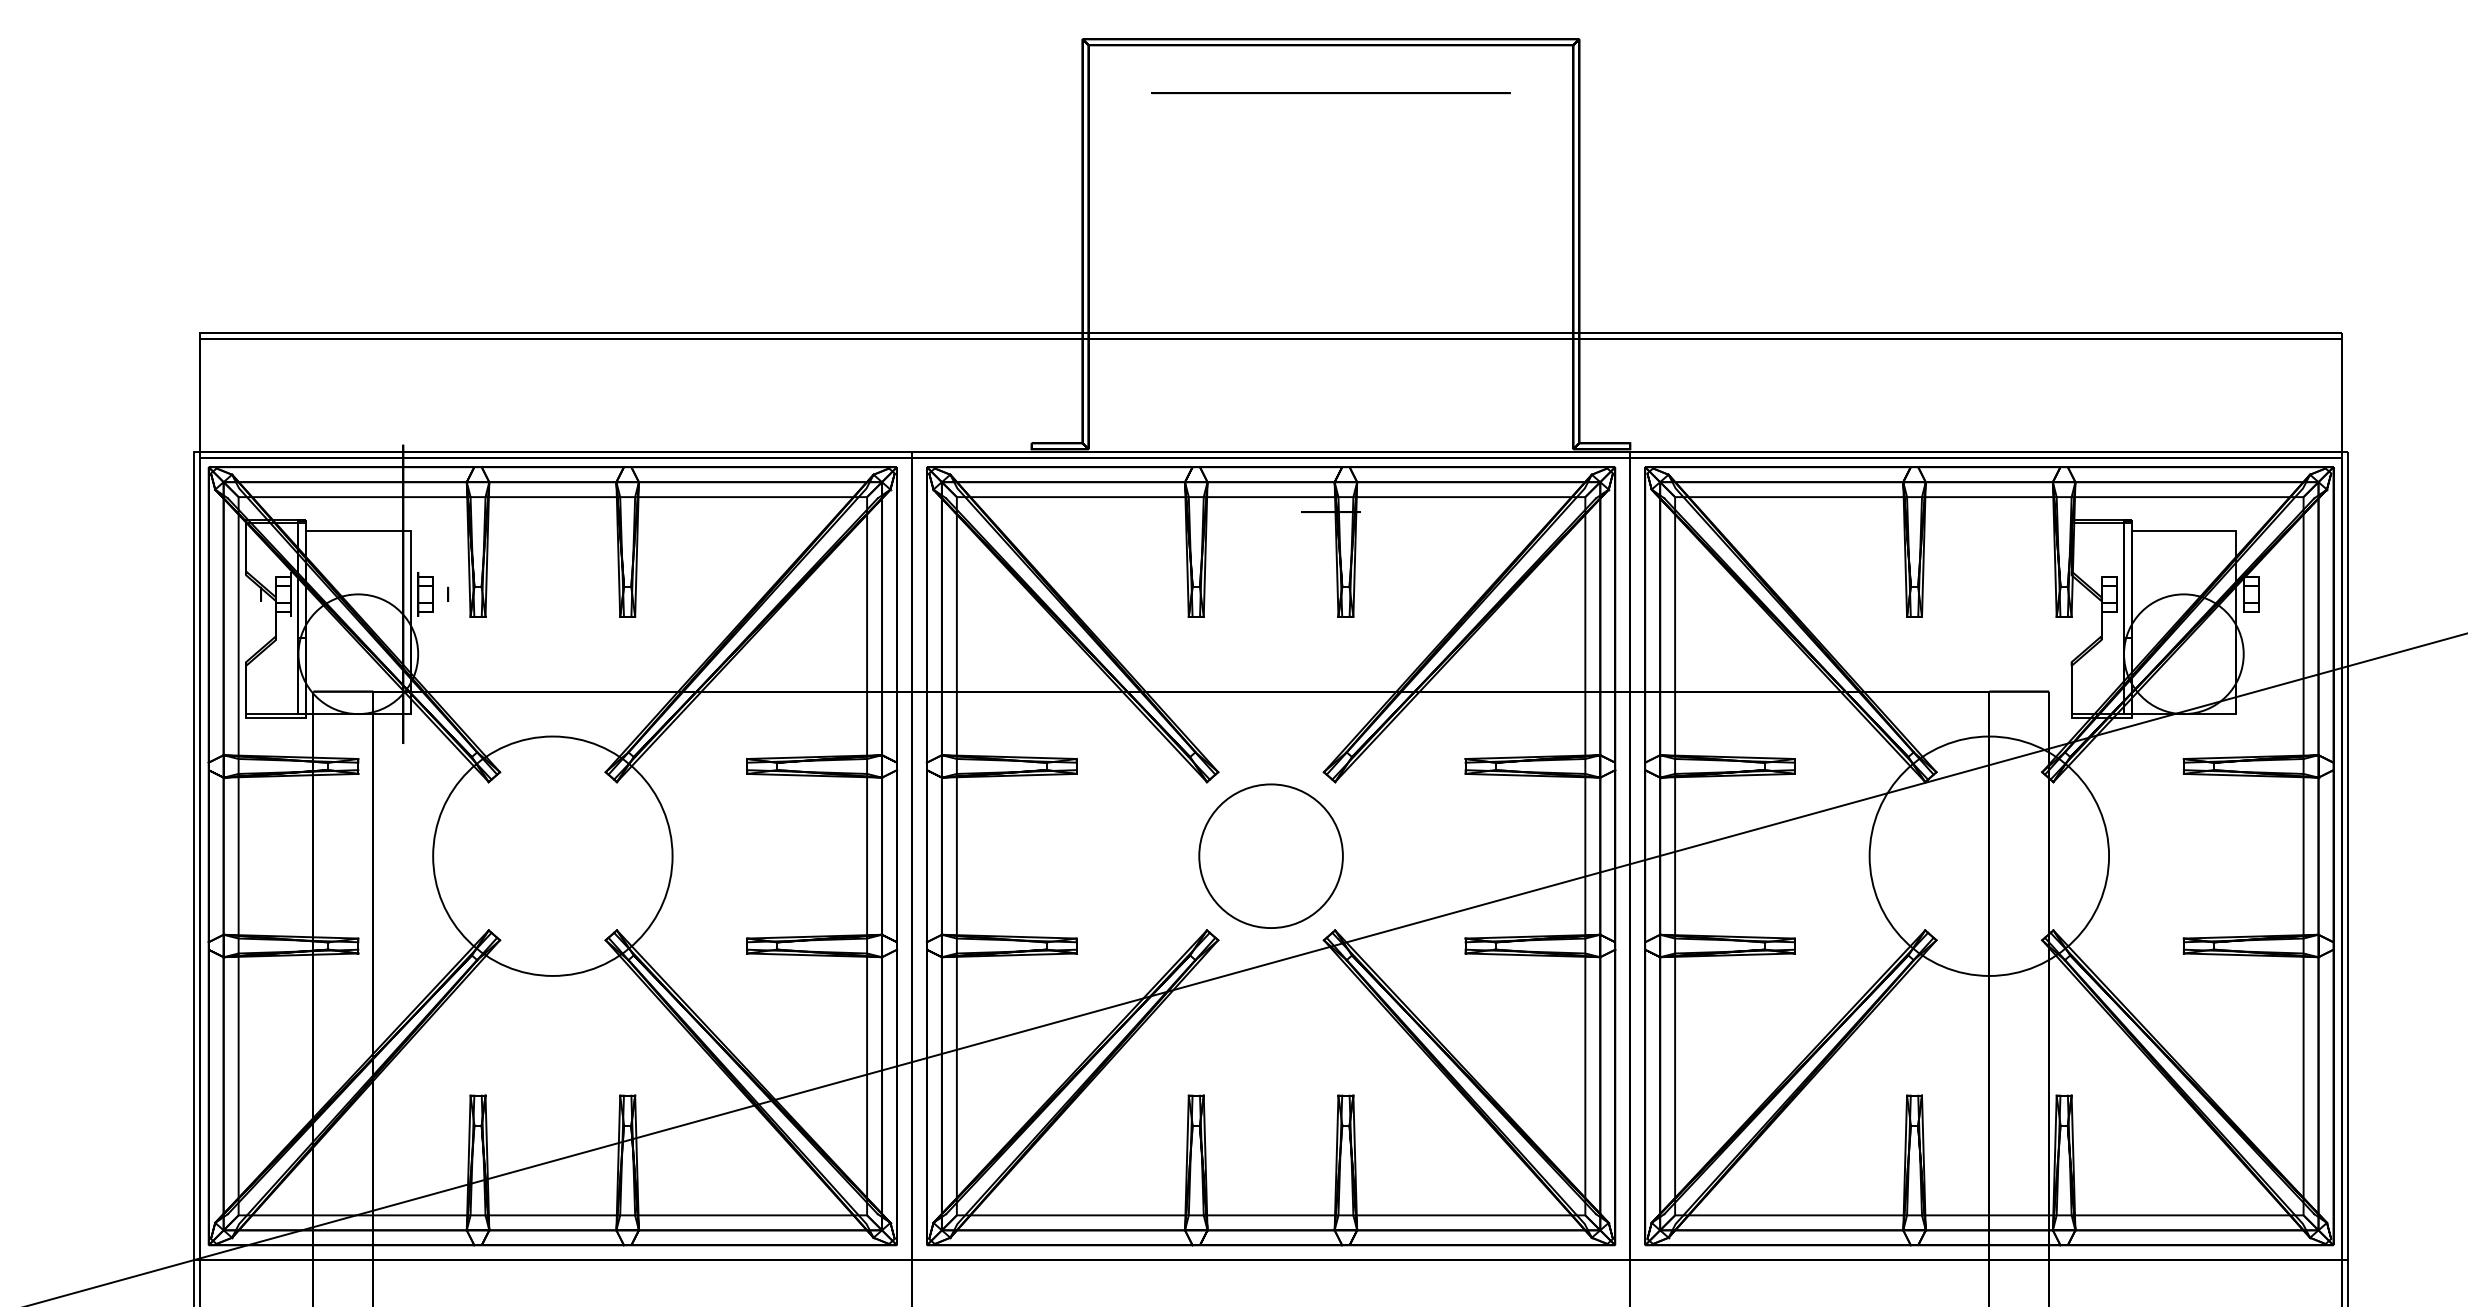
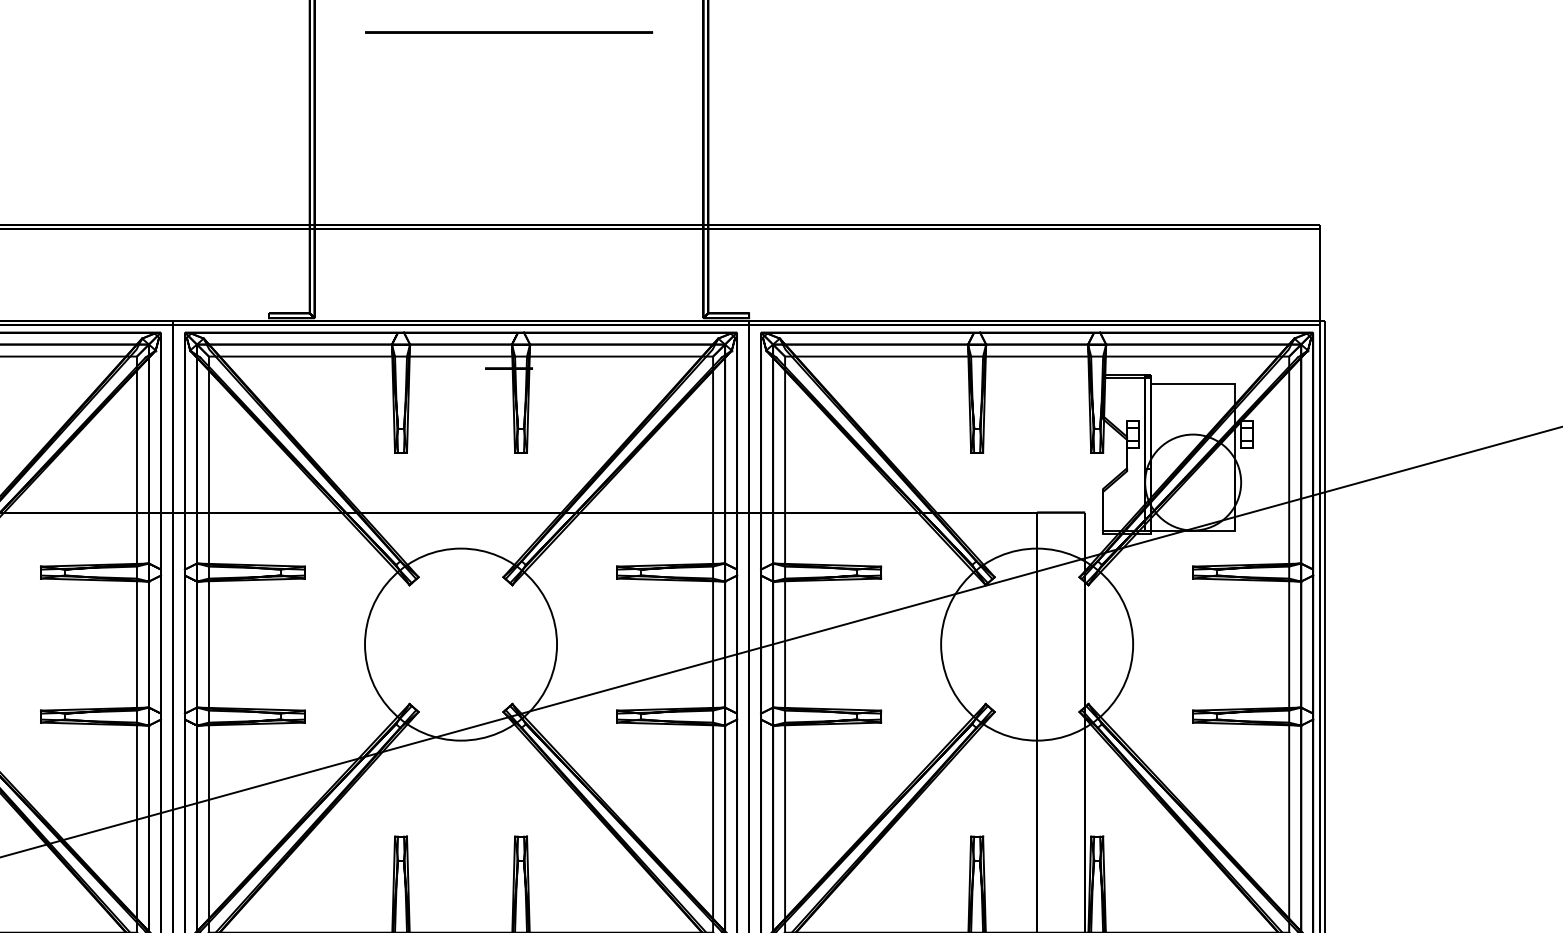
circle: (1270, 855) -> (460, 644), size x1.67

